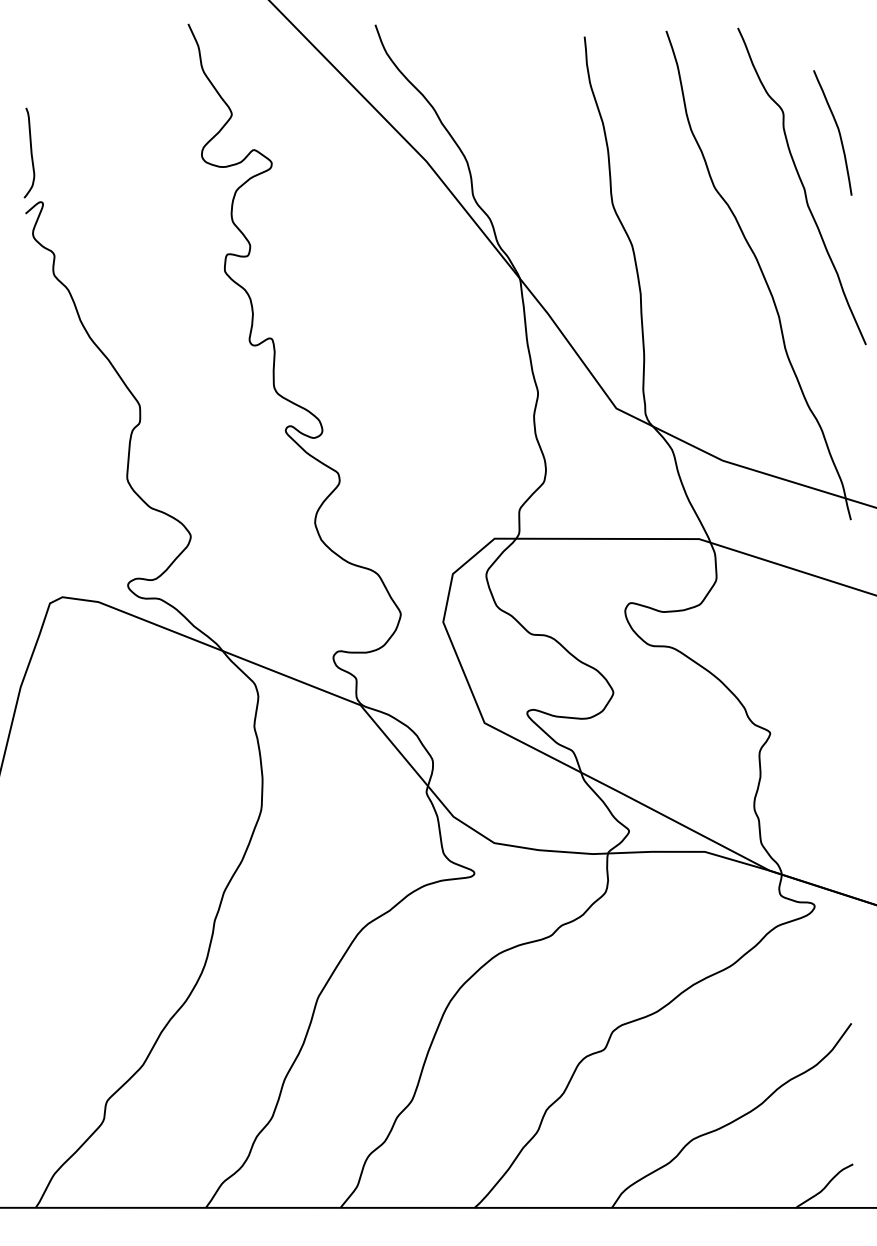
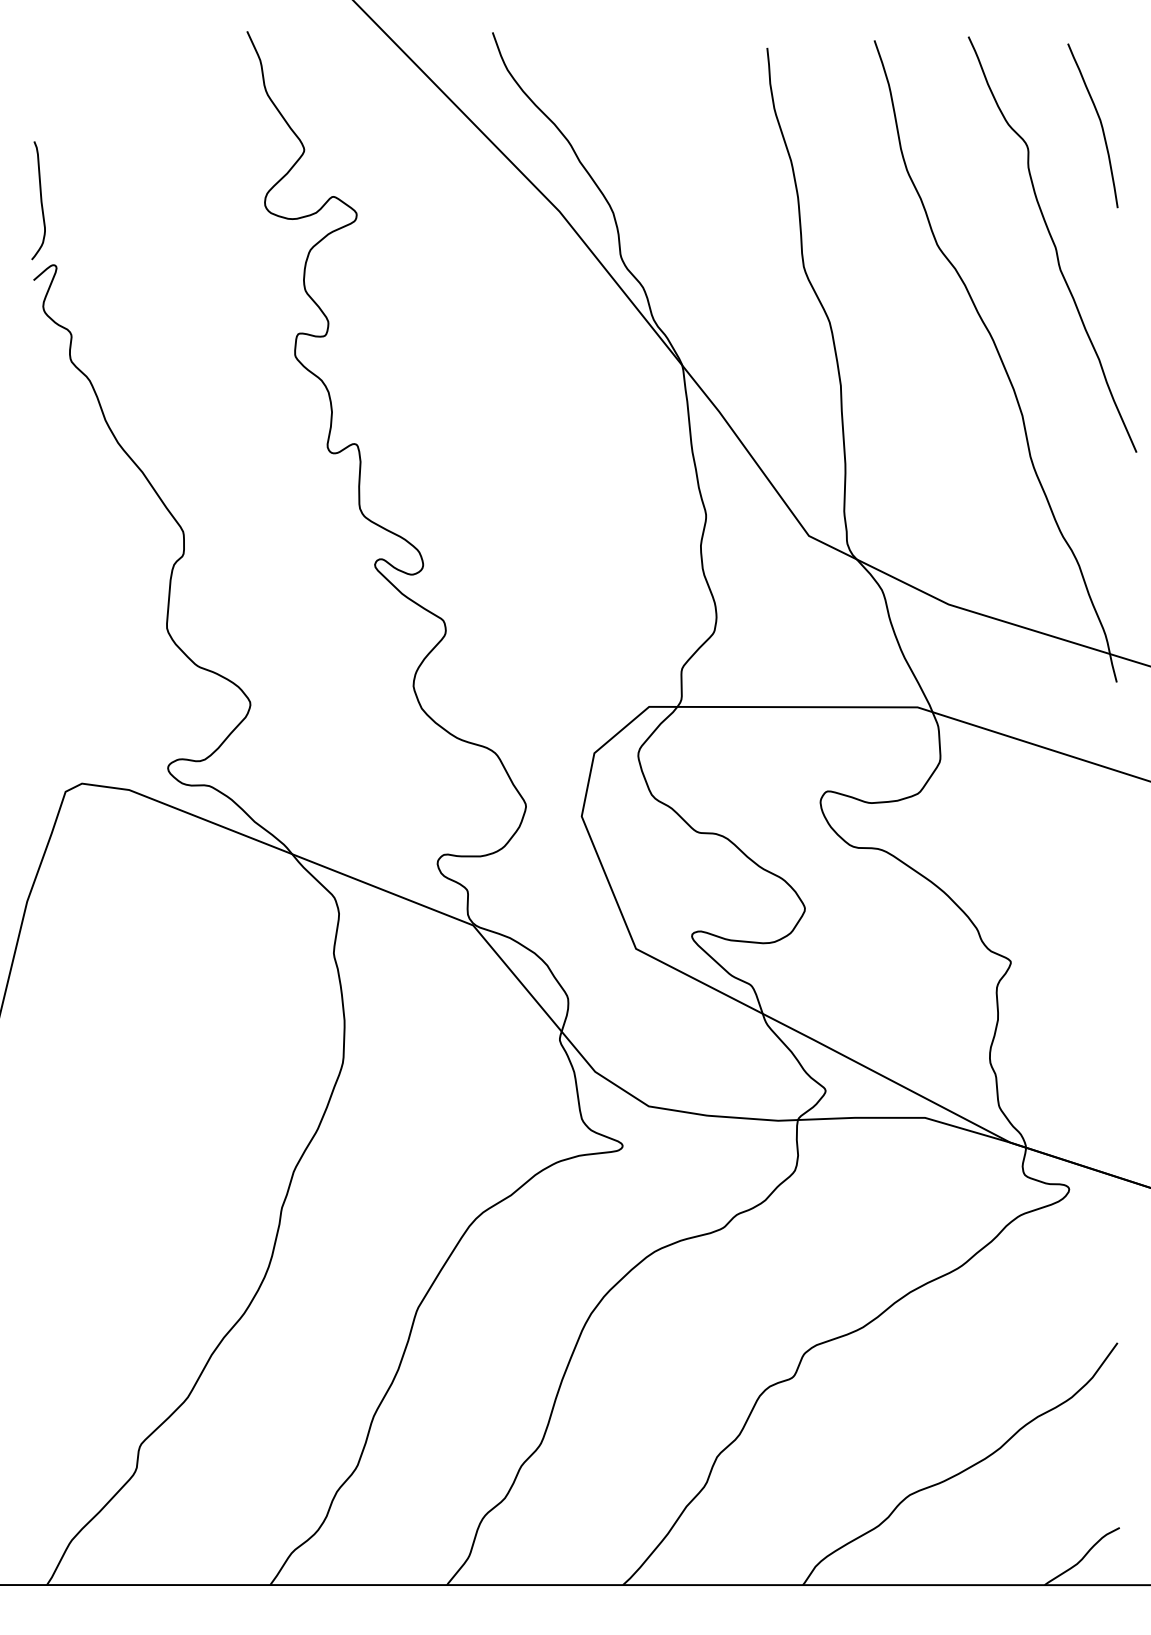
curve: (837, 129) -> (1099, 121), moved

